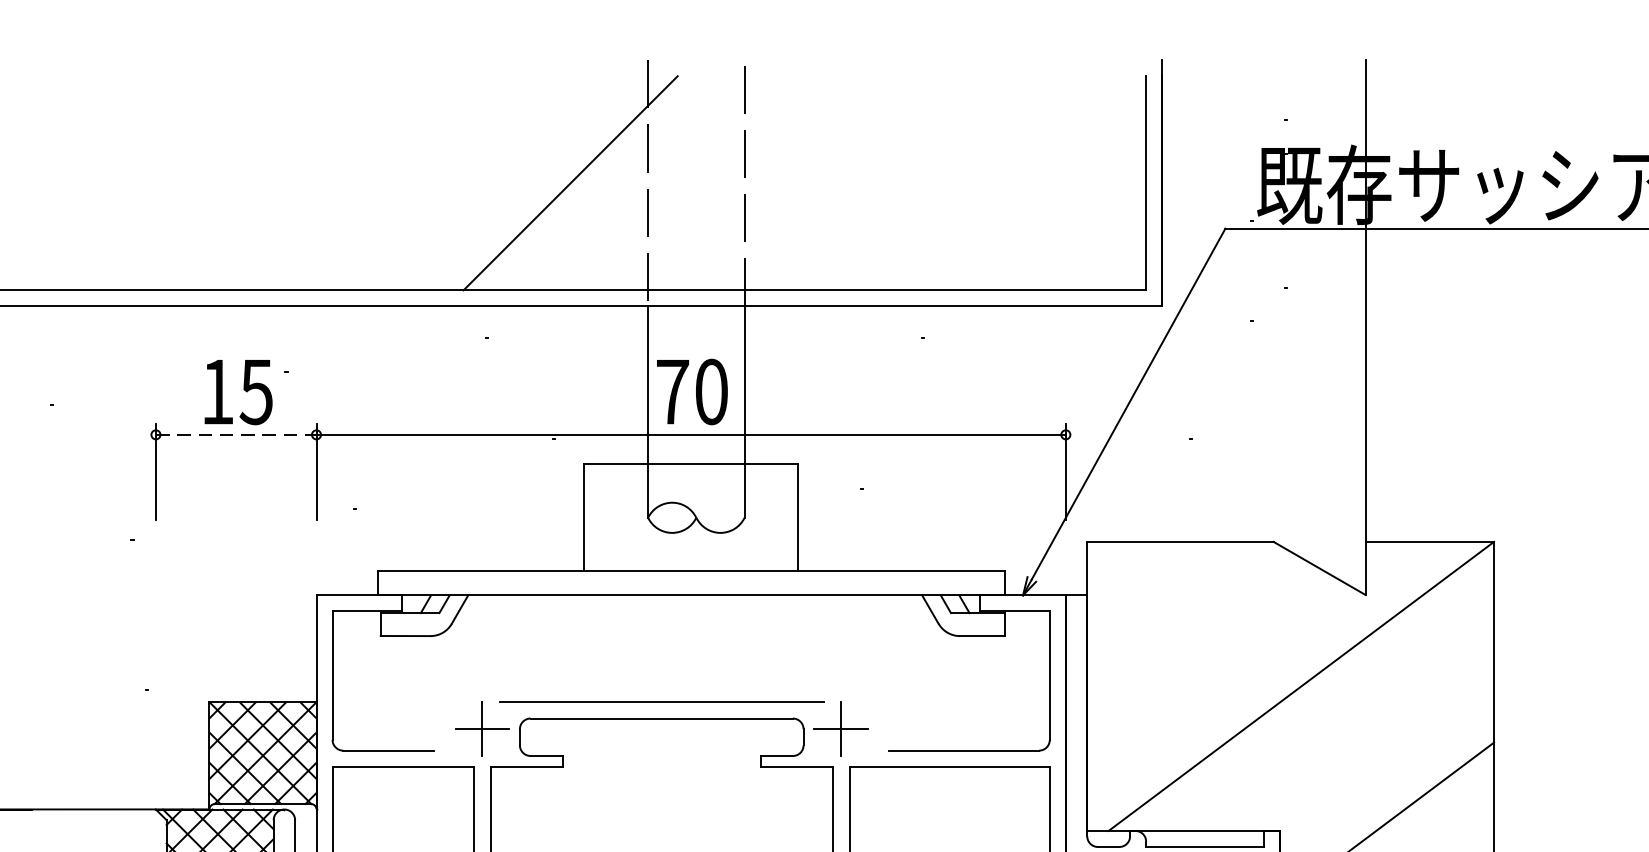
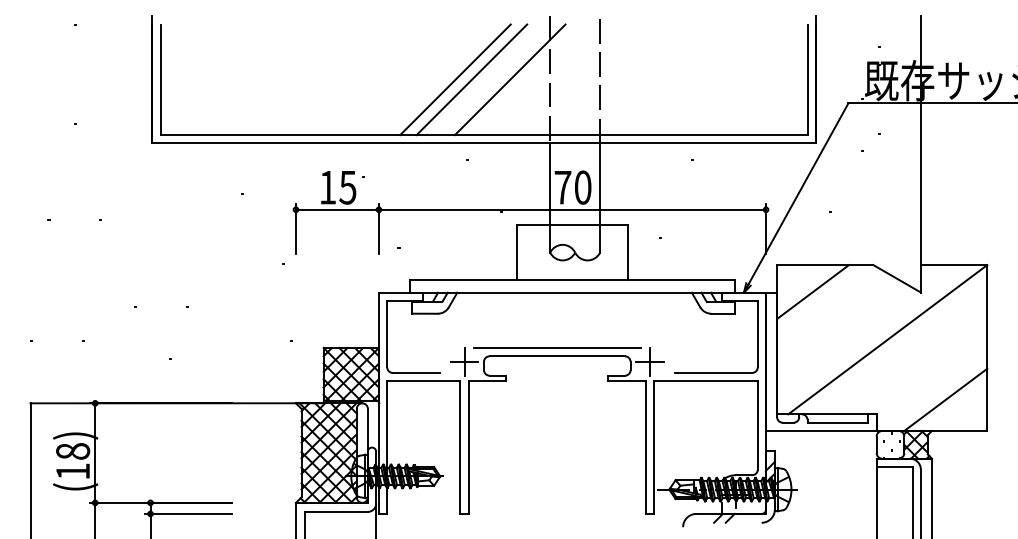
line: (464, 182) -> (455, 79), added
line: (495, 182) -> (471, 79), added
line: (236, 434) -> (337, 209), dashed -> solid
line: (1157, 594) -> (813, 292), added

